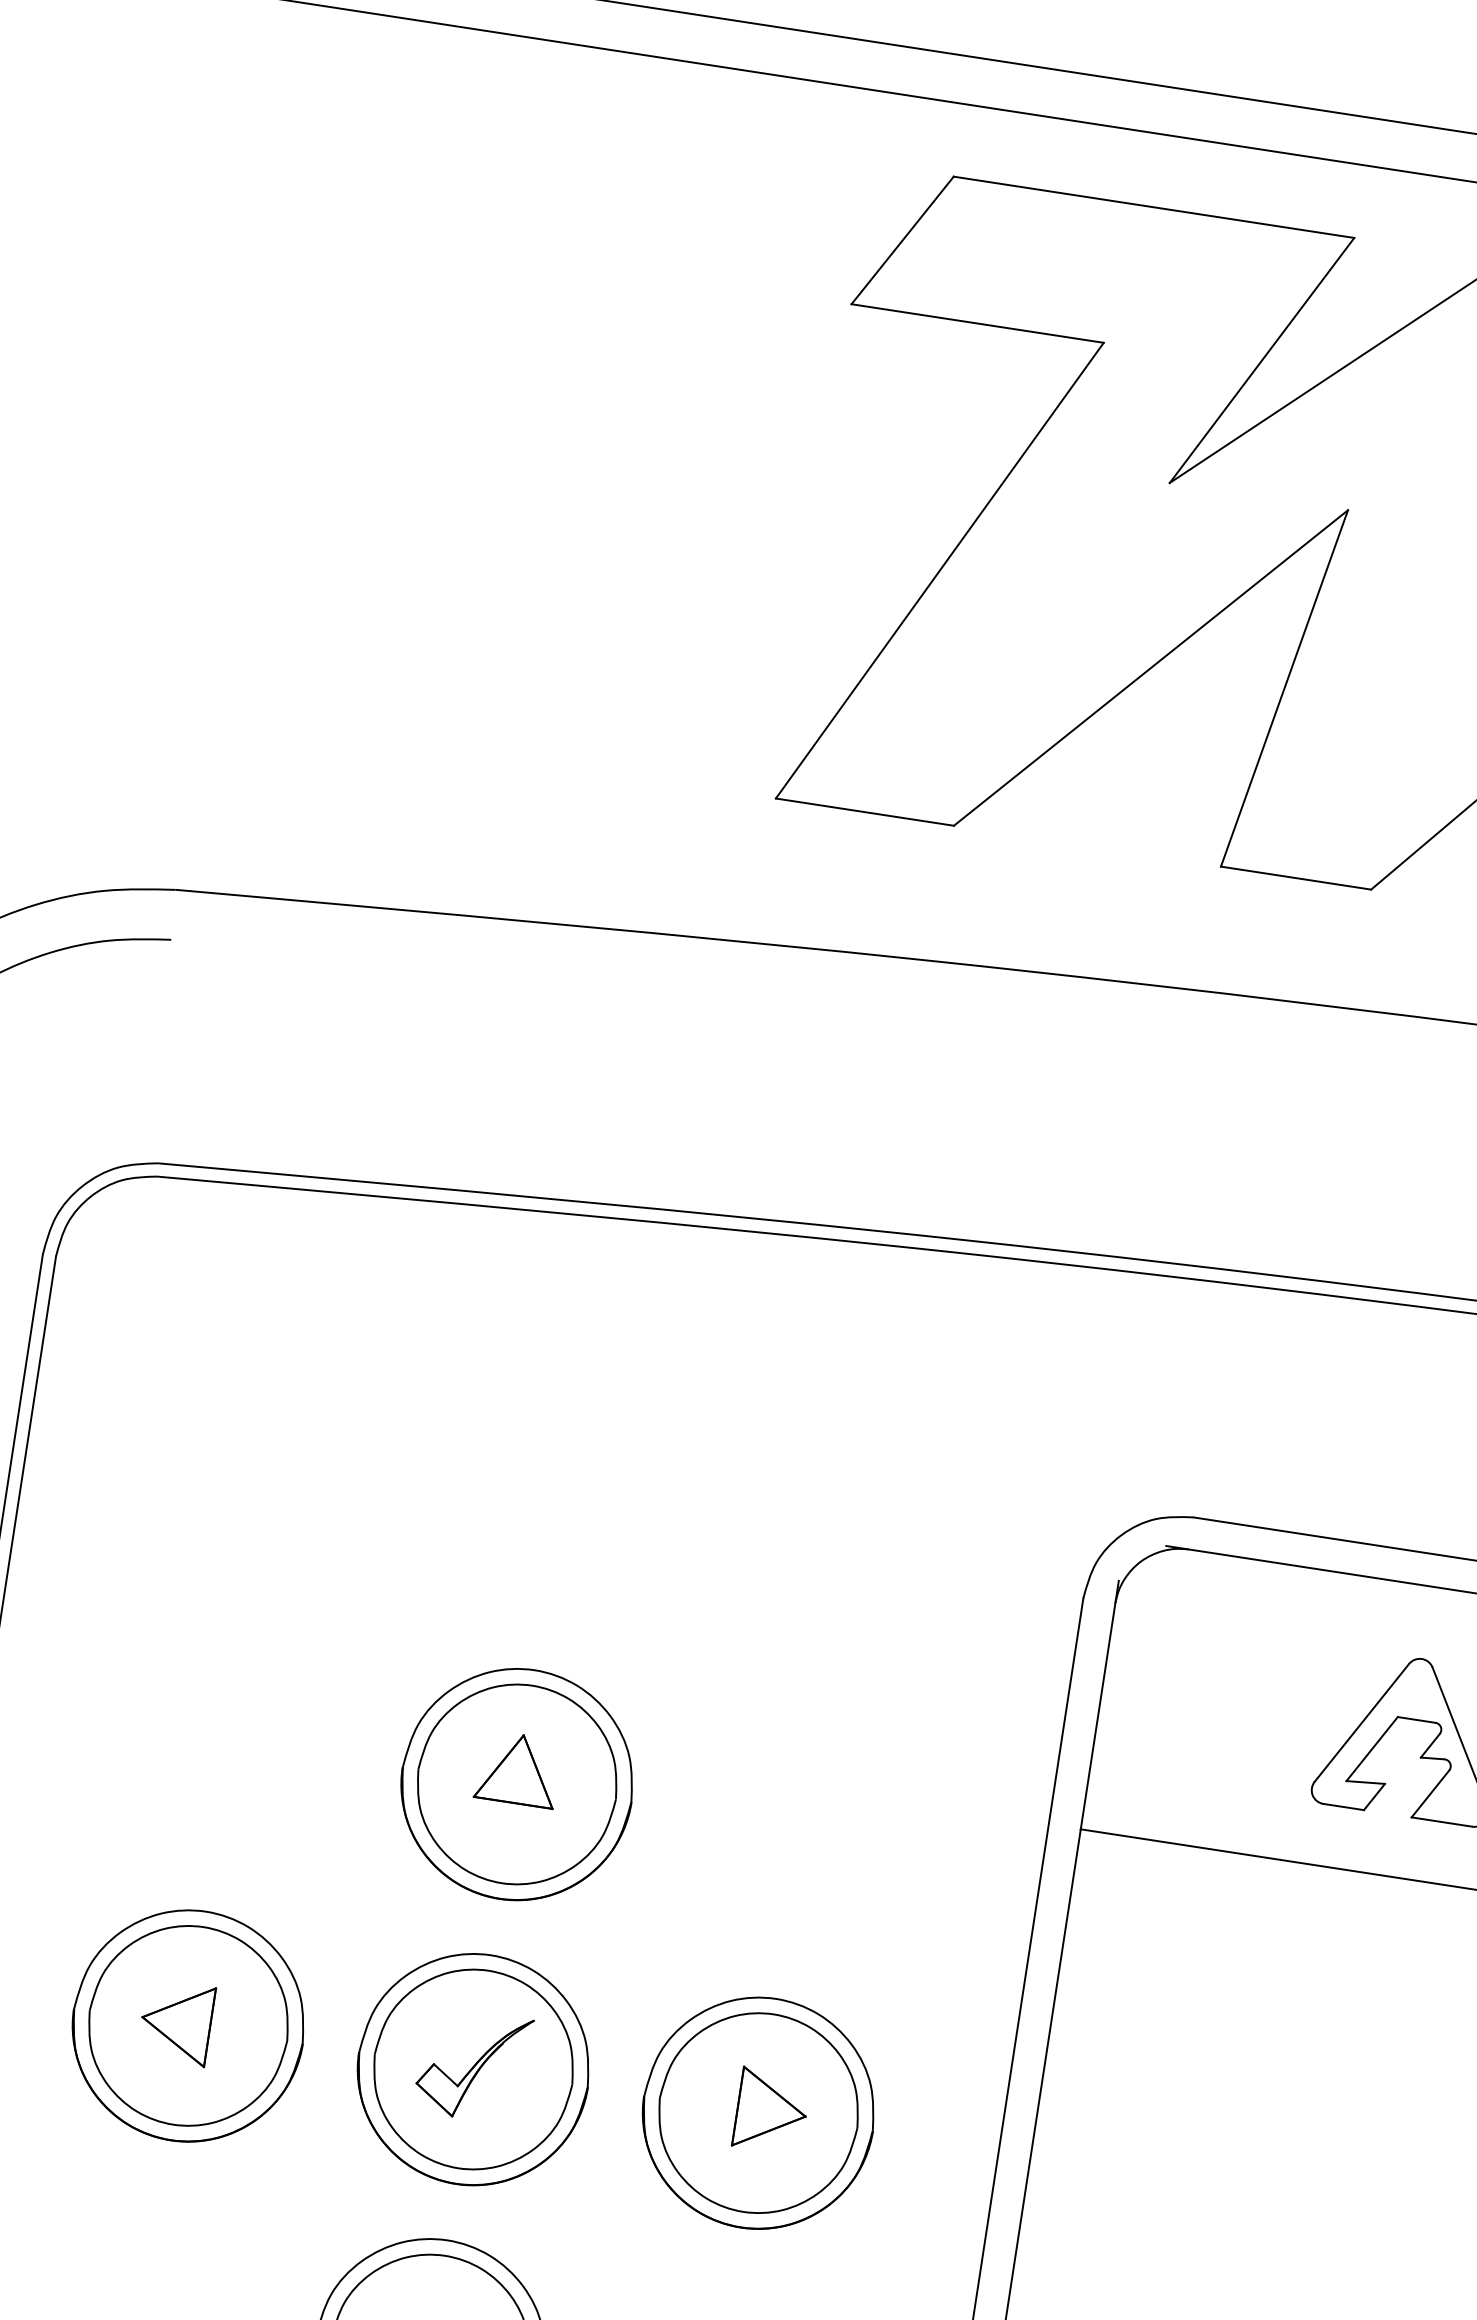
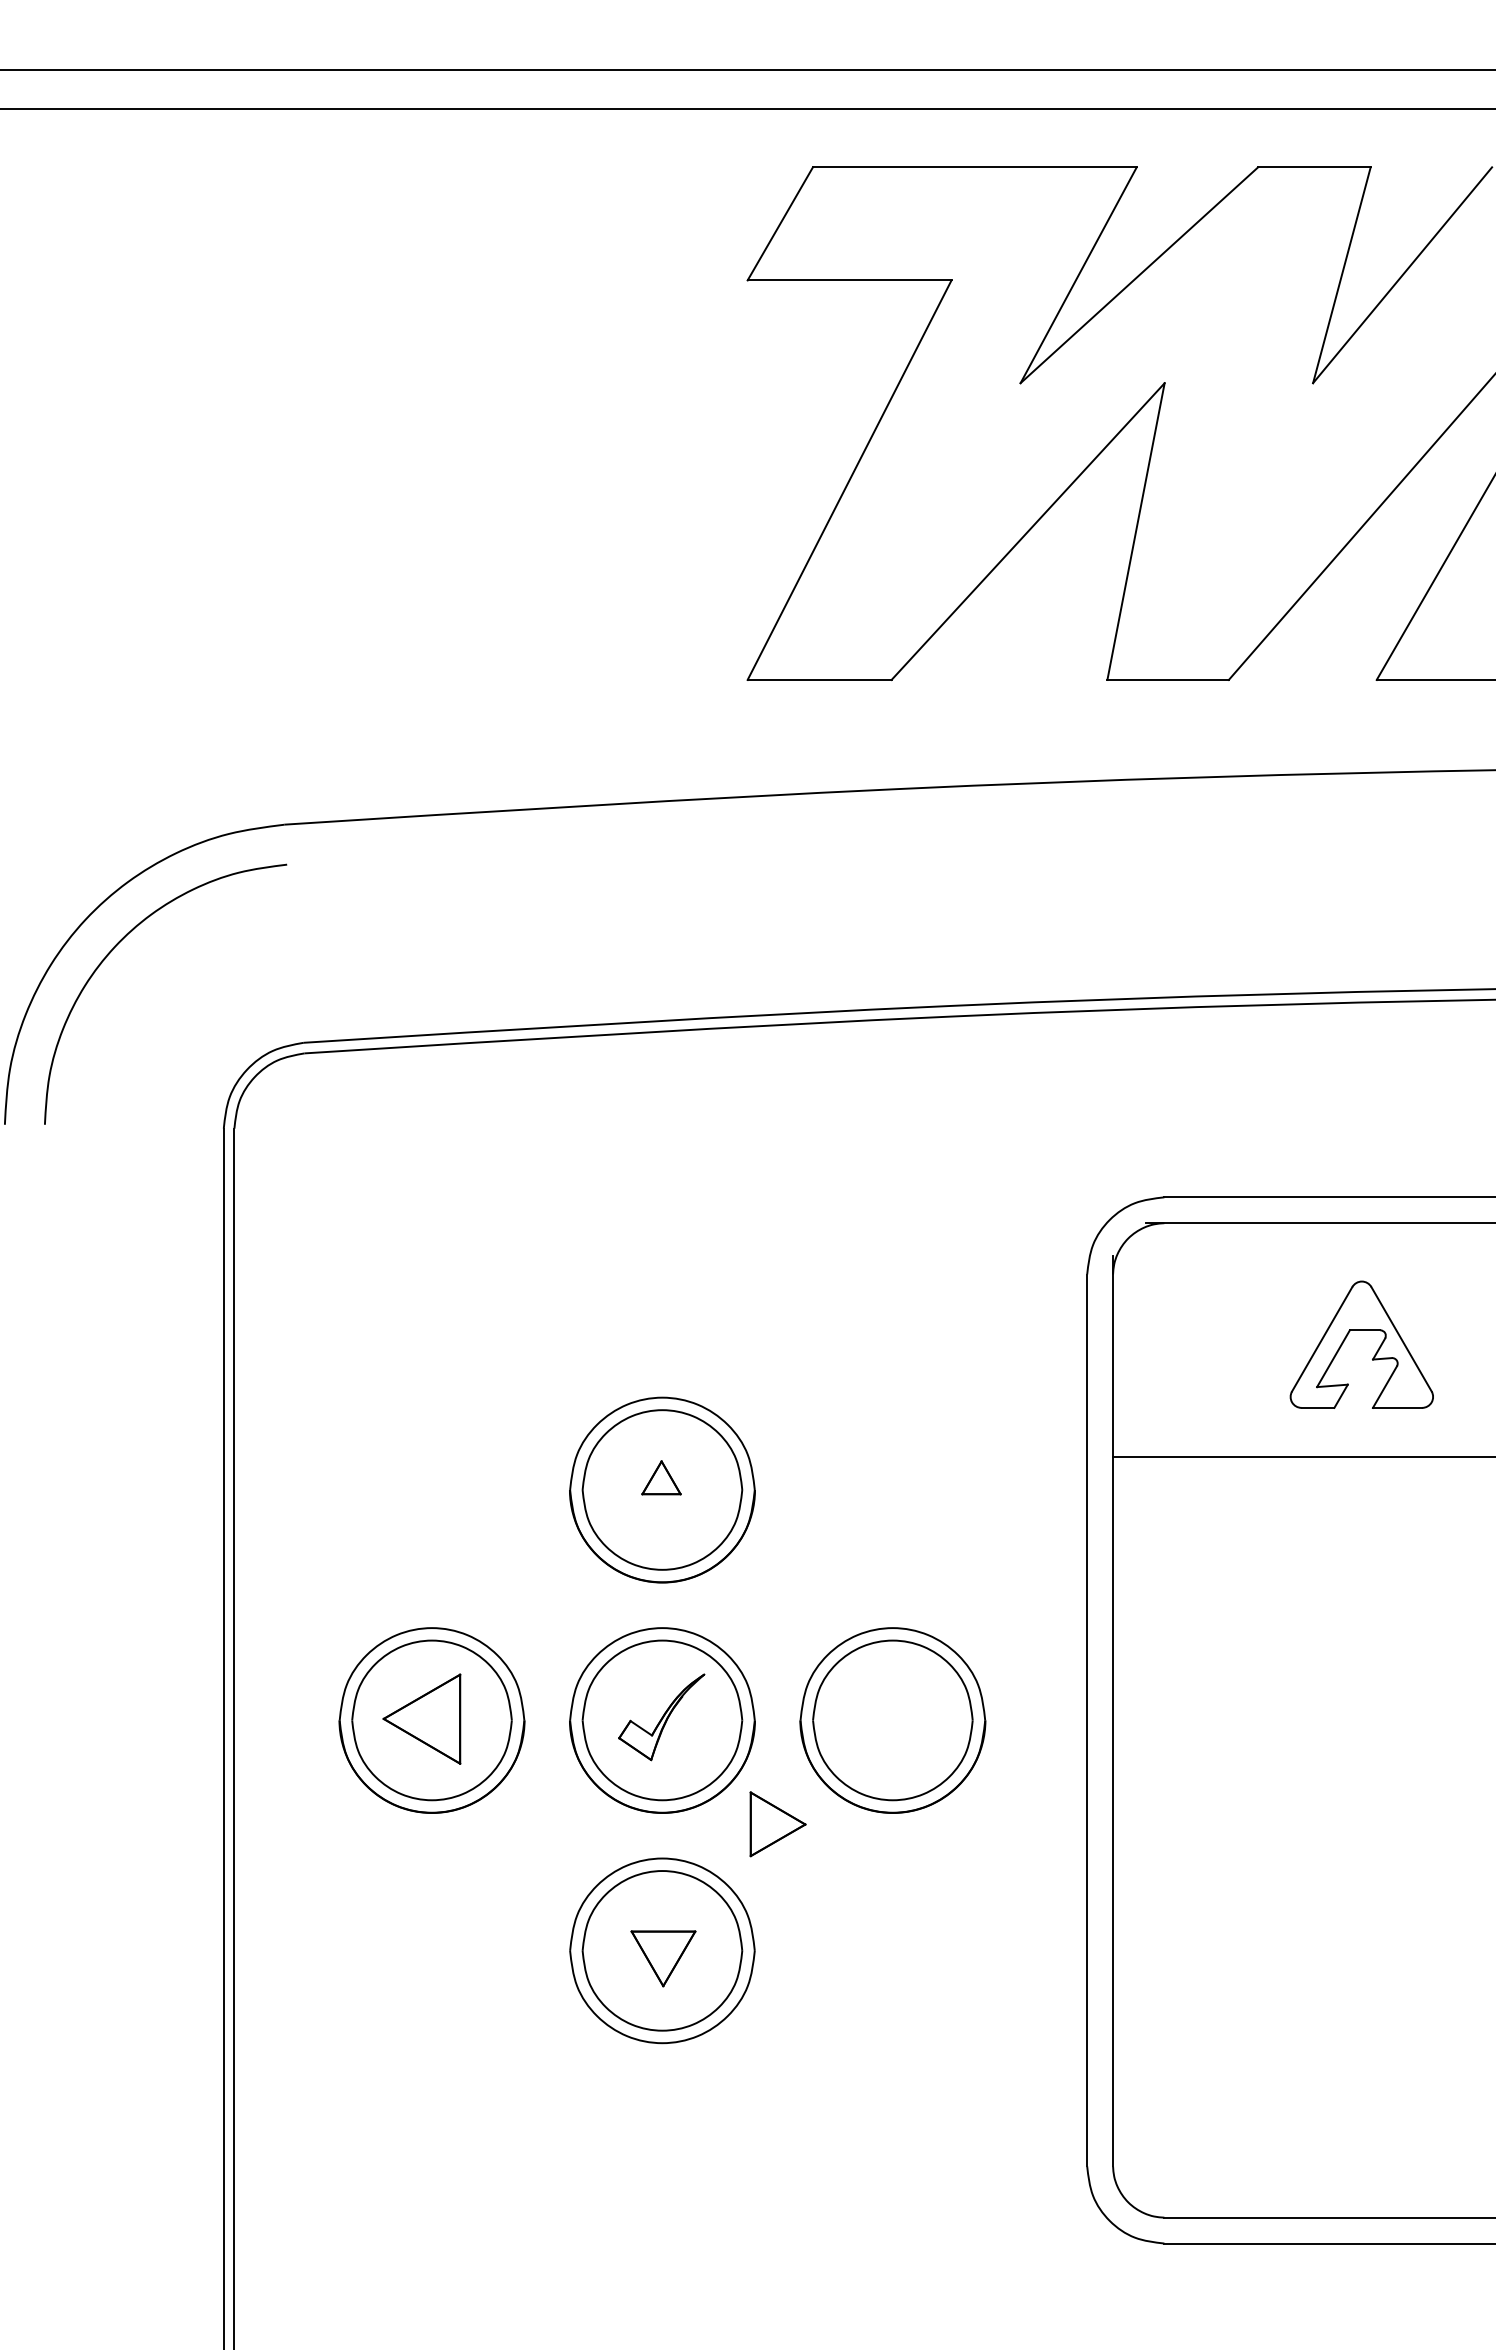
part: (518, 1768) -> (661, 1477), size x0.6
part: (175, 2022) -> (421, 1719), size x1.4
part: (771, 2111) -> (777, 1824), moved

